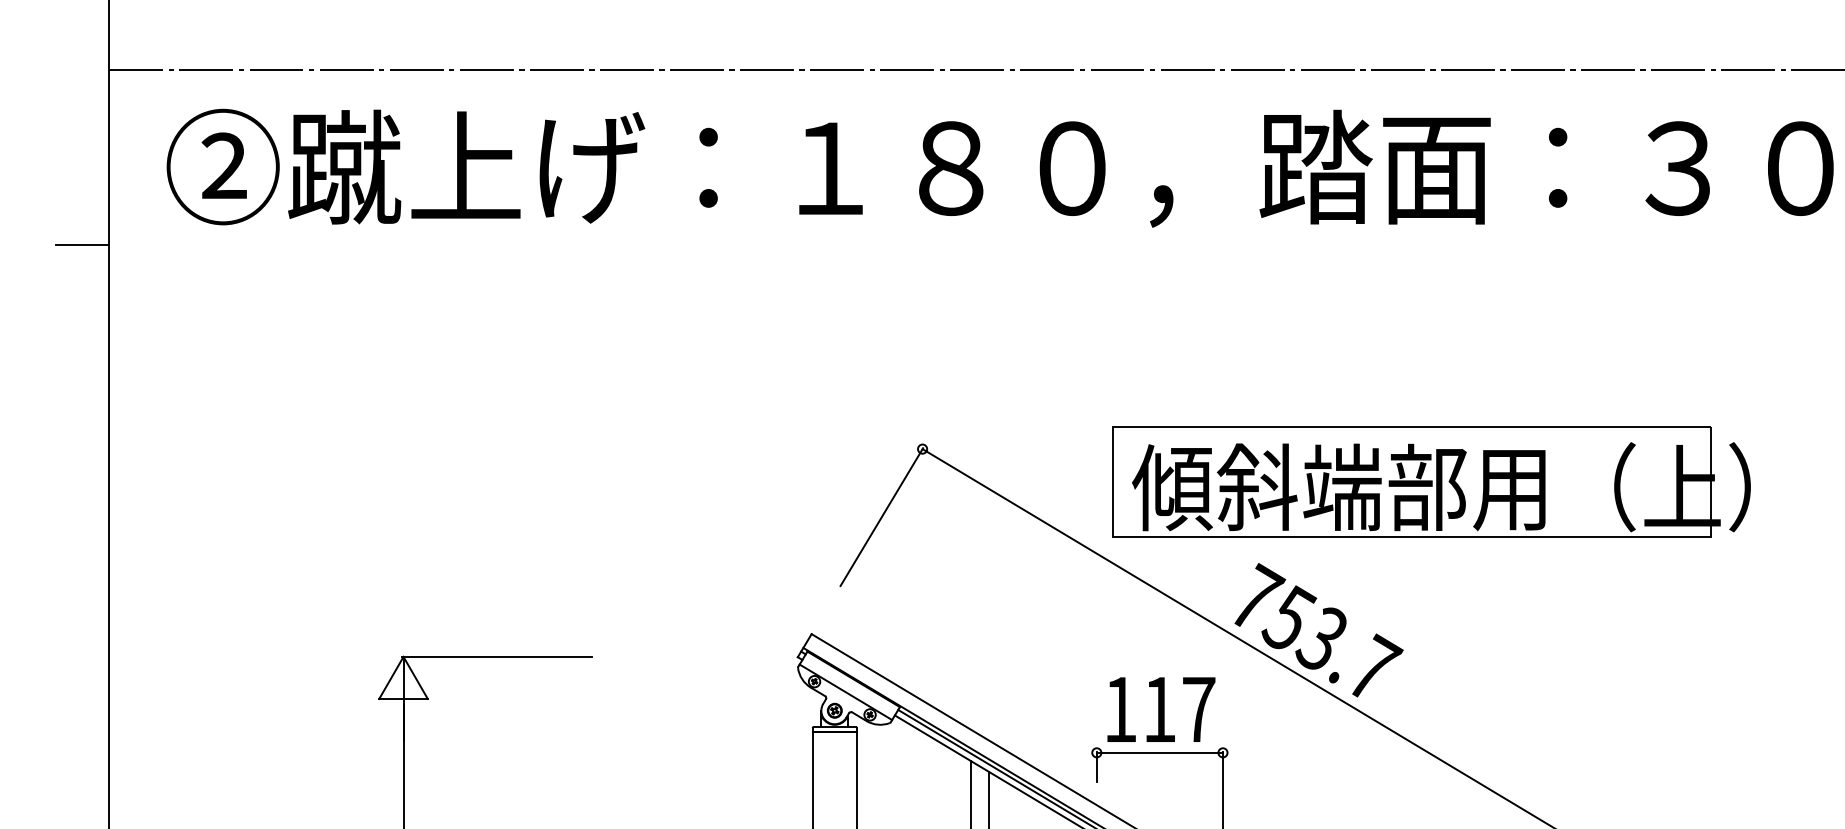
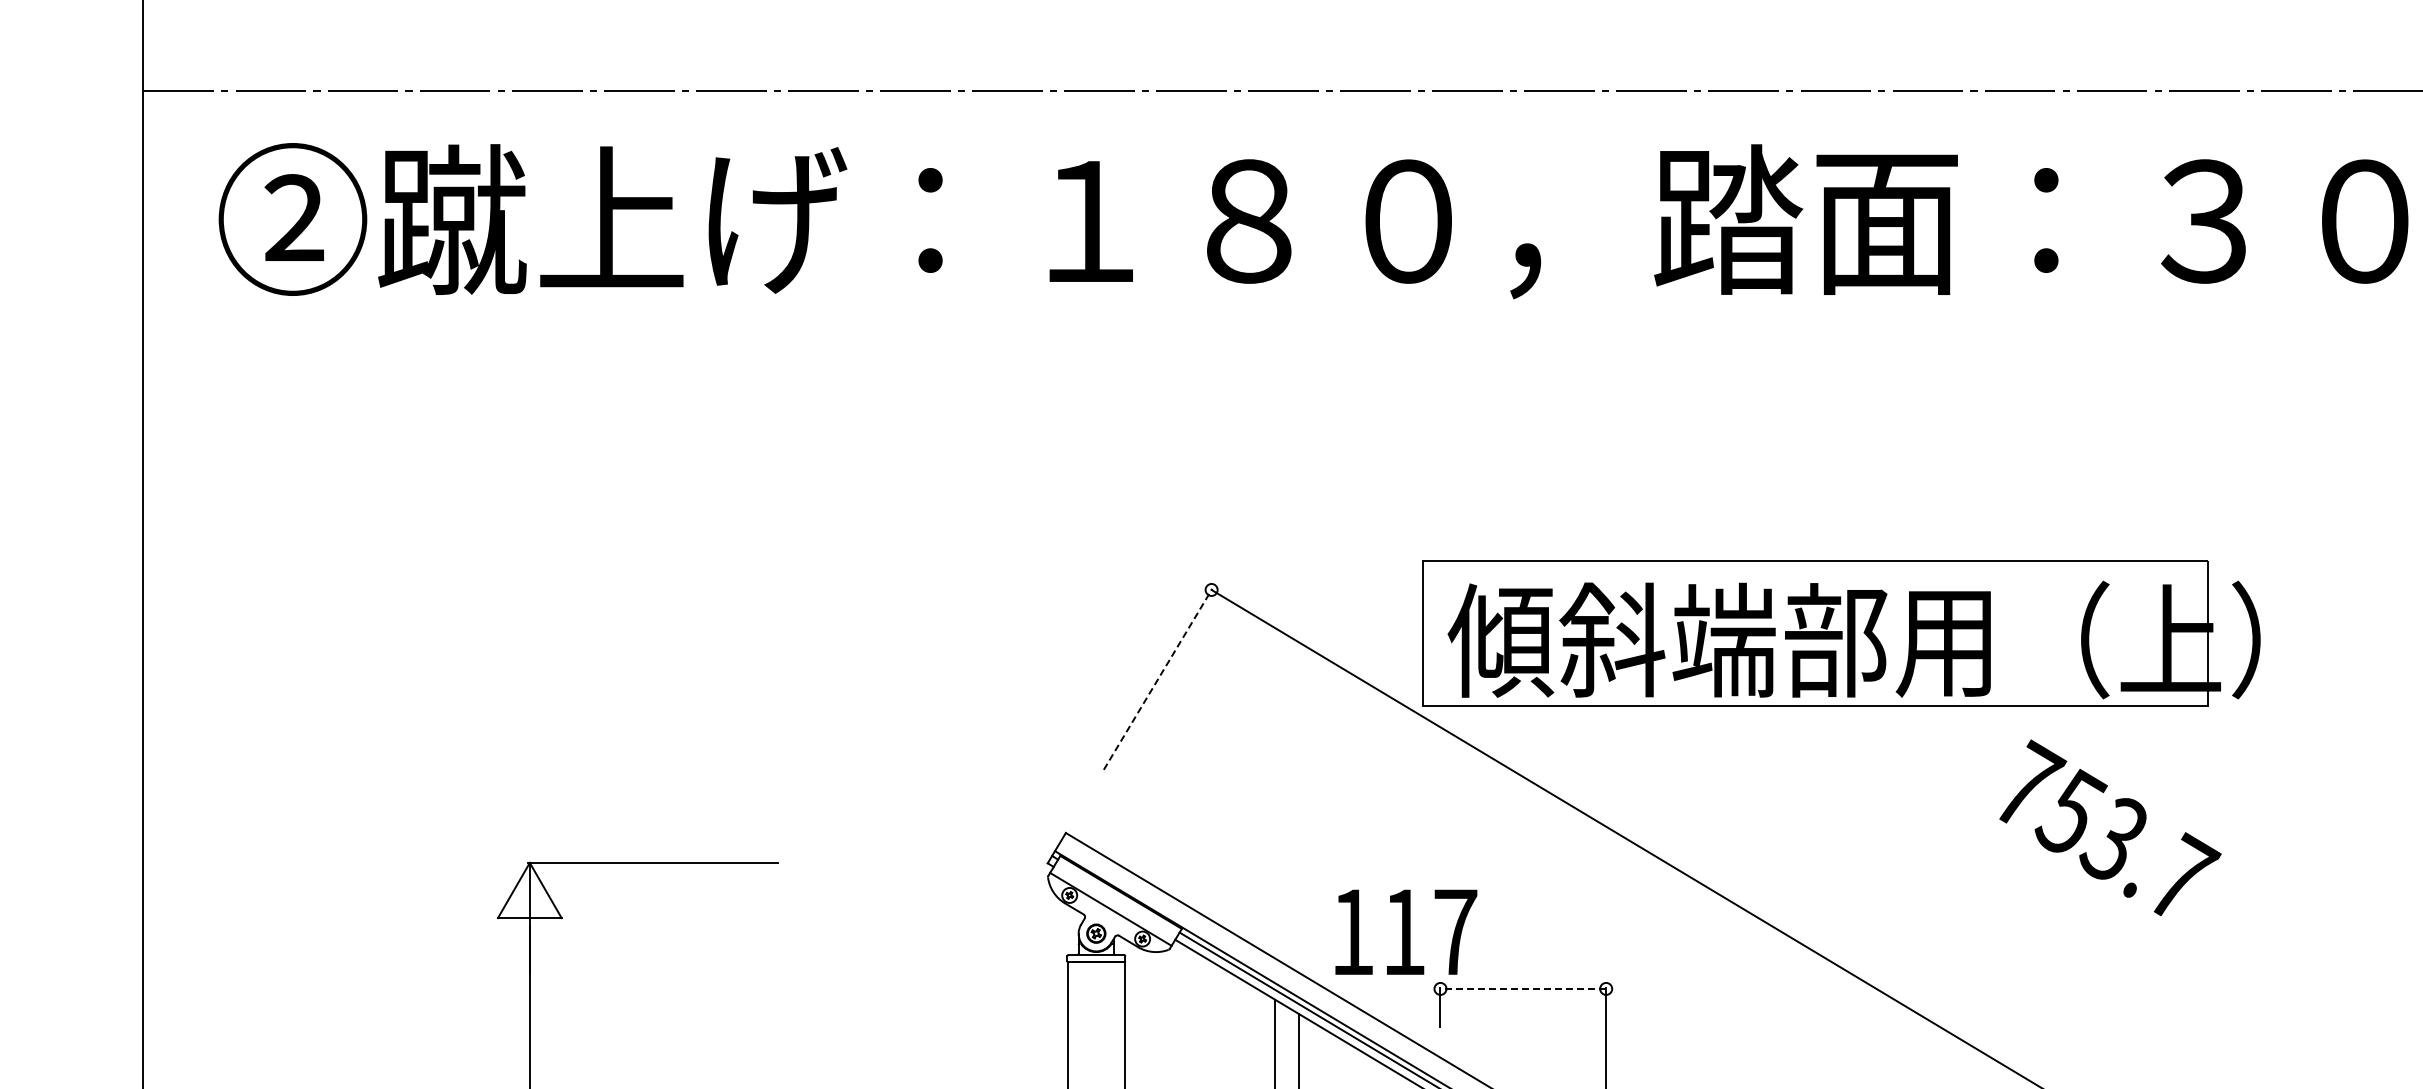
line: (82, 244) -> (107, 321), removed
part: (1431, 482) -> (1841, 633), moved
line: (882, 517) -> (1158, 679), solid -> dashed
text: (1319, 629) -> (2110, 827), moved
text: (1161, 709) -> (1406, 931), moved
line: (1160, 752) -> (1523, 988), solid -> dashed

